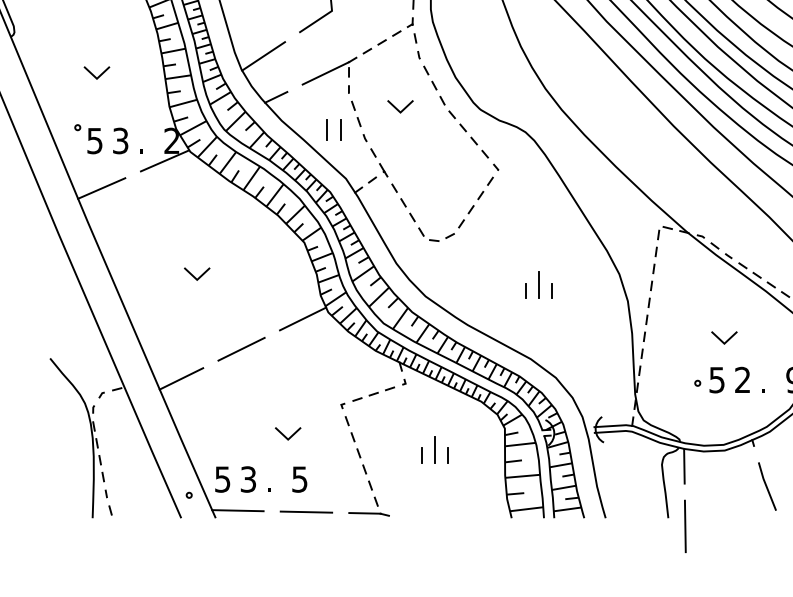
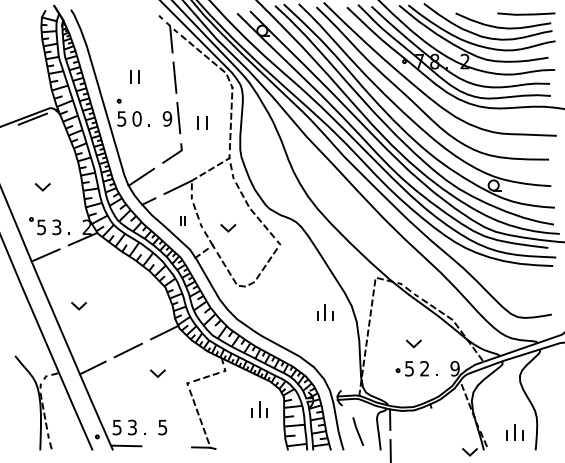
line: (399, 109) -> (227, 229), moved
part: (333, 129) -> (182, 220), size x0.6
line: (194, 274) -> (77, 306), moved
part: (539, 284) -> (325, 312), moved
line: (285, 435) -> (156, 374), moved
part: (434, 449) -> (259, 409), moved
line: (767, 486) -> (358, 431), moved
line: (306, 511) -> (166, 446), removed

